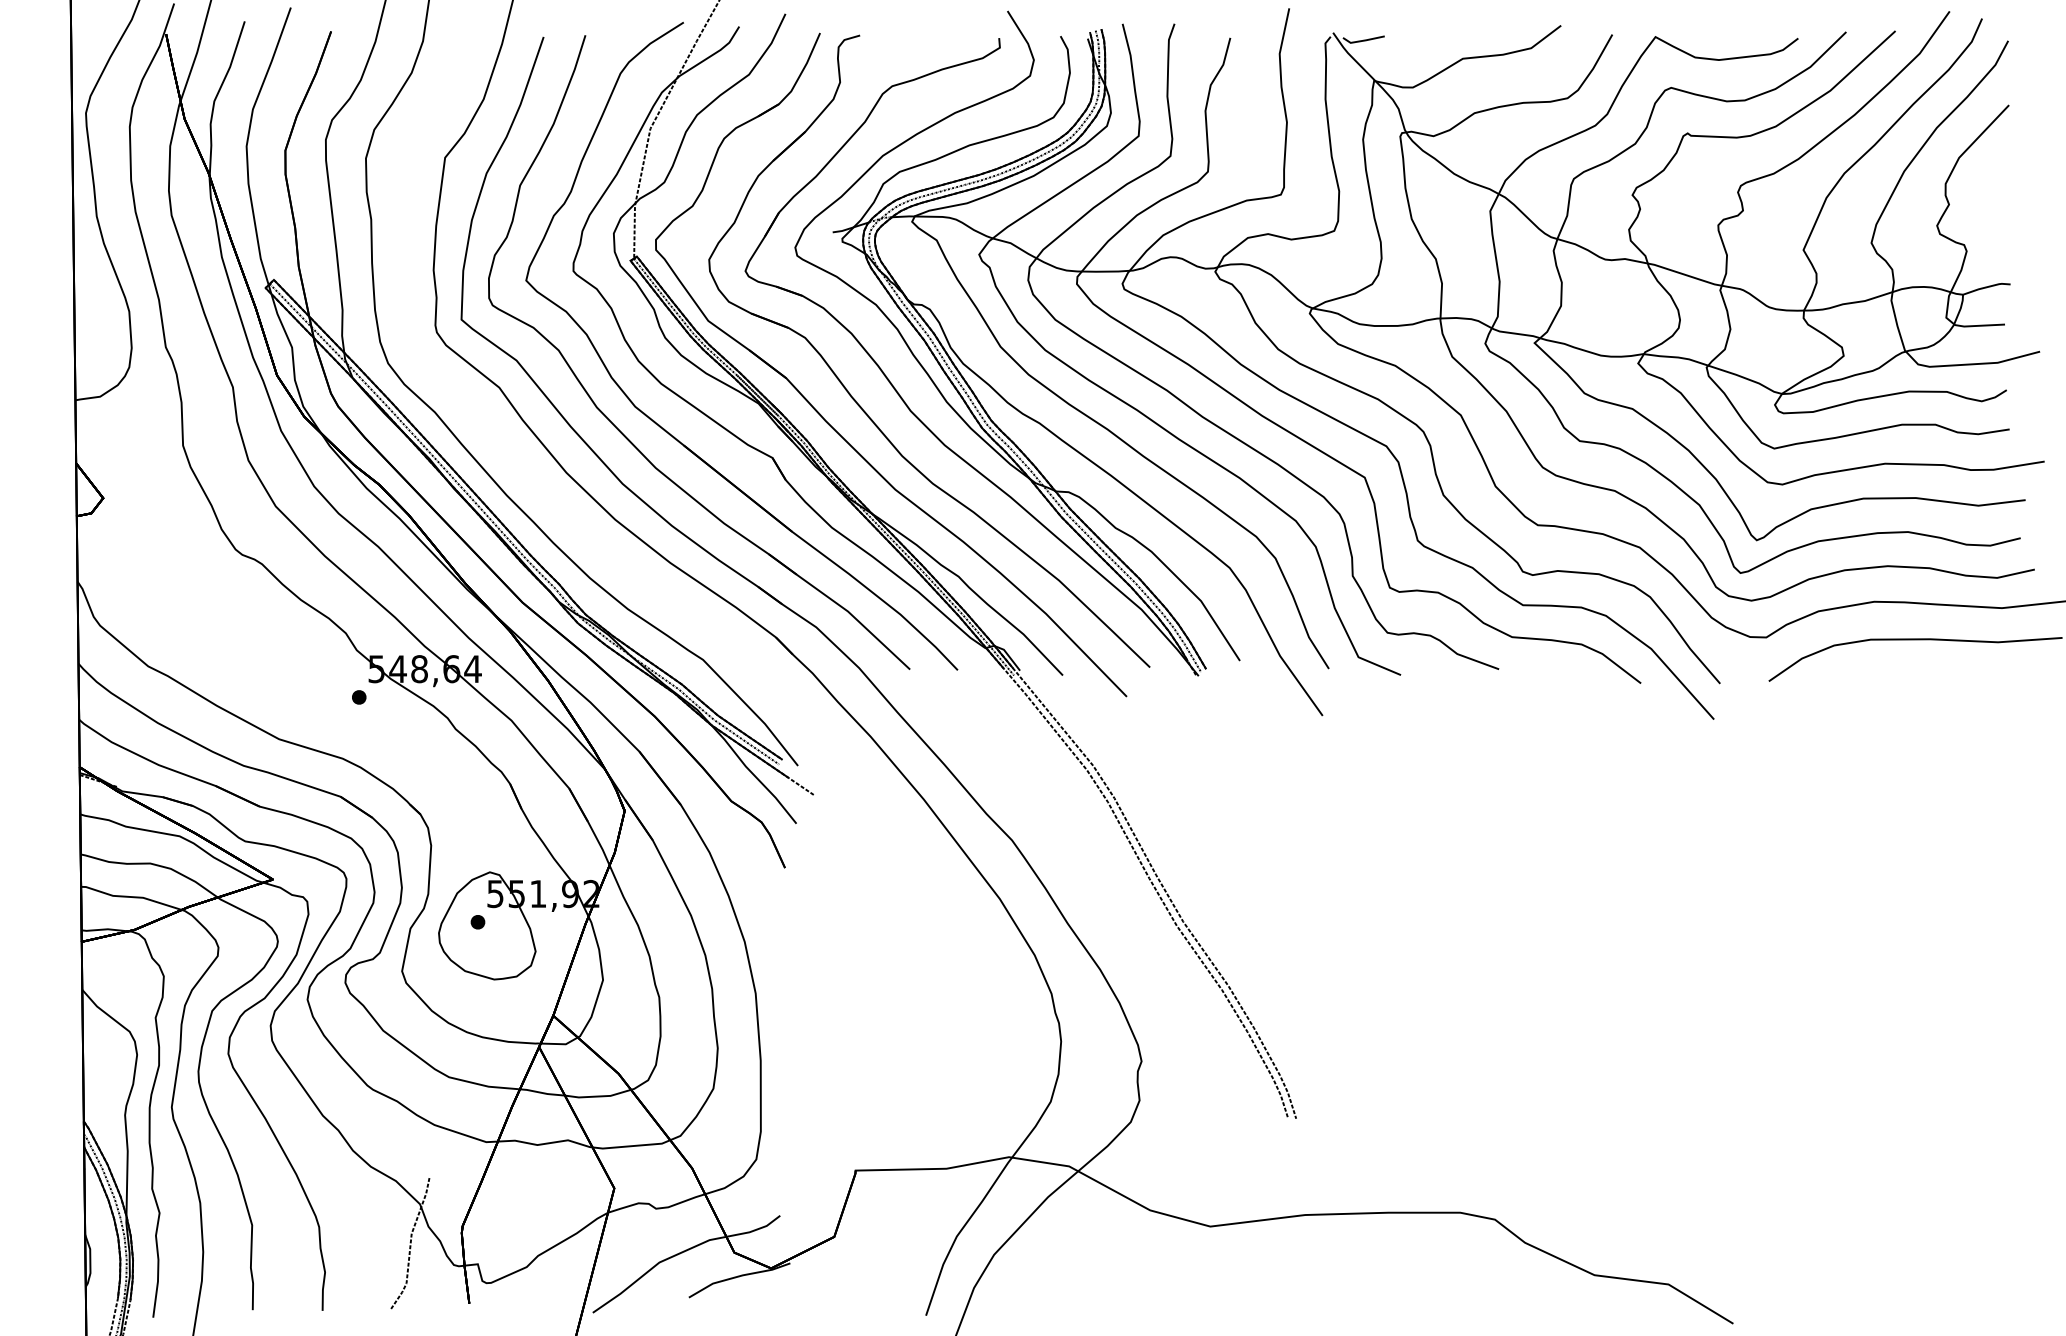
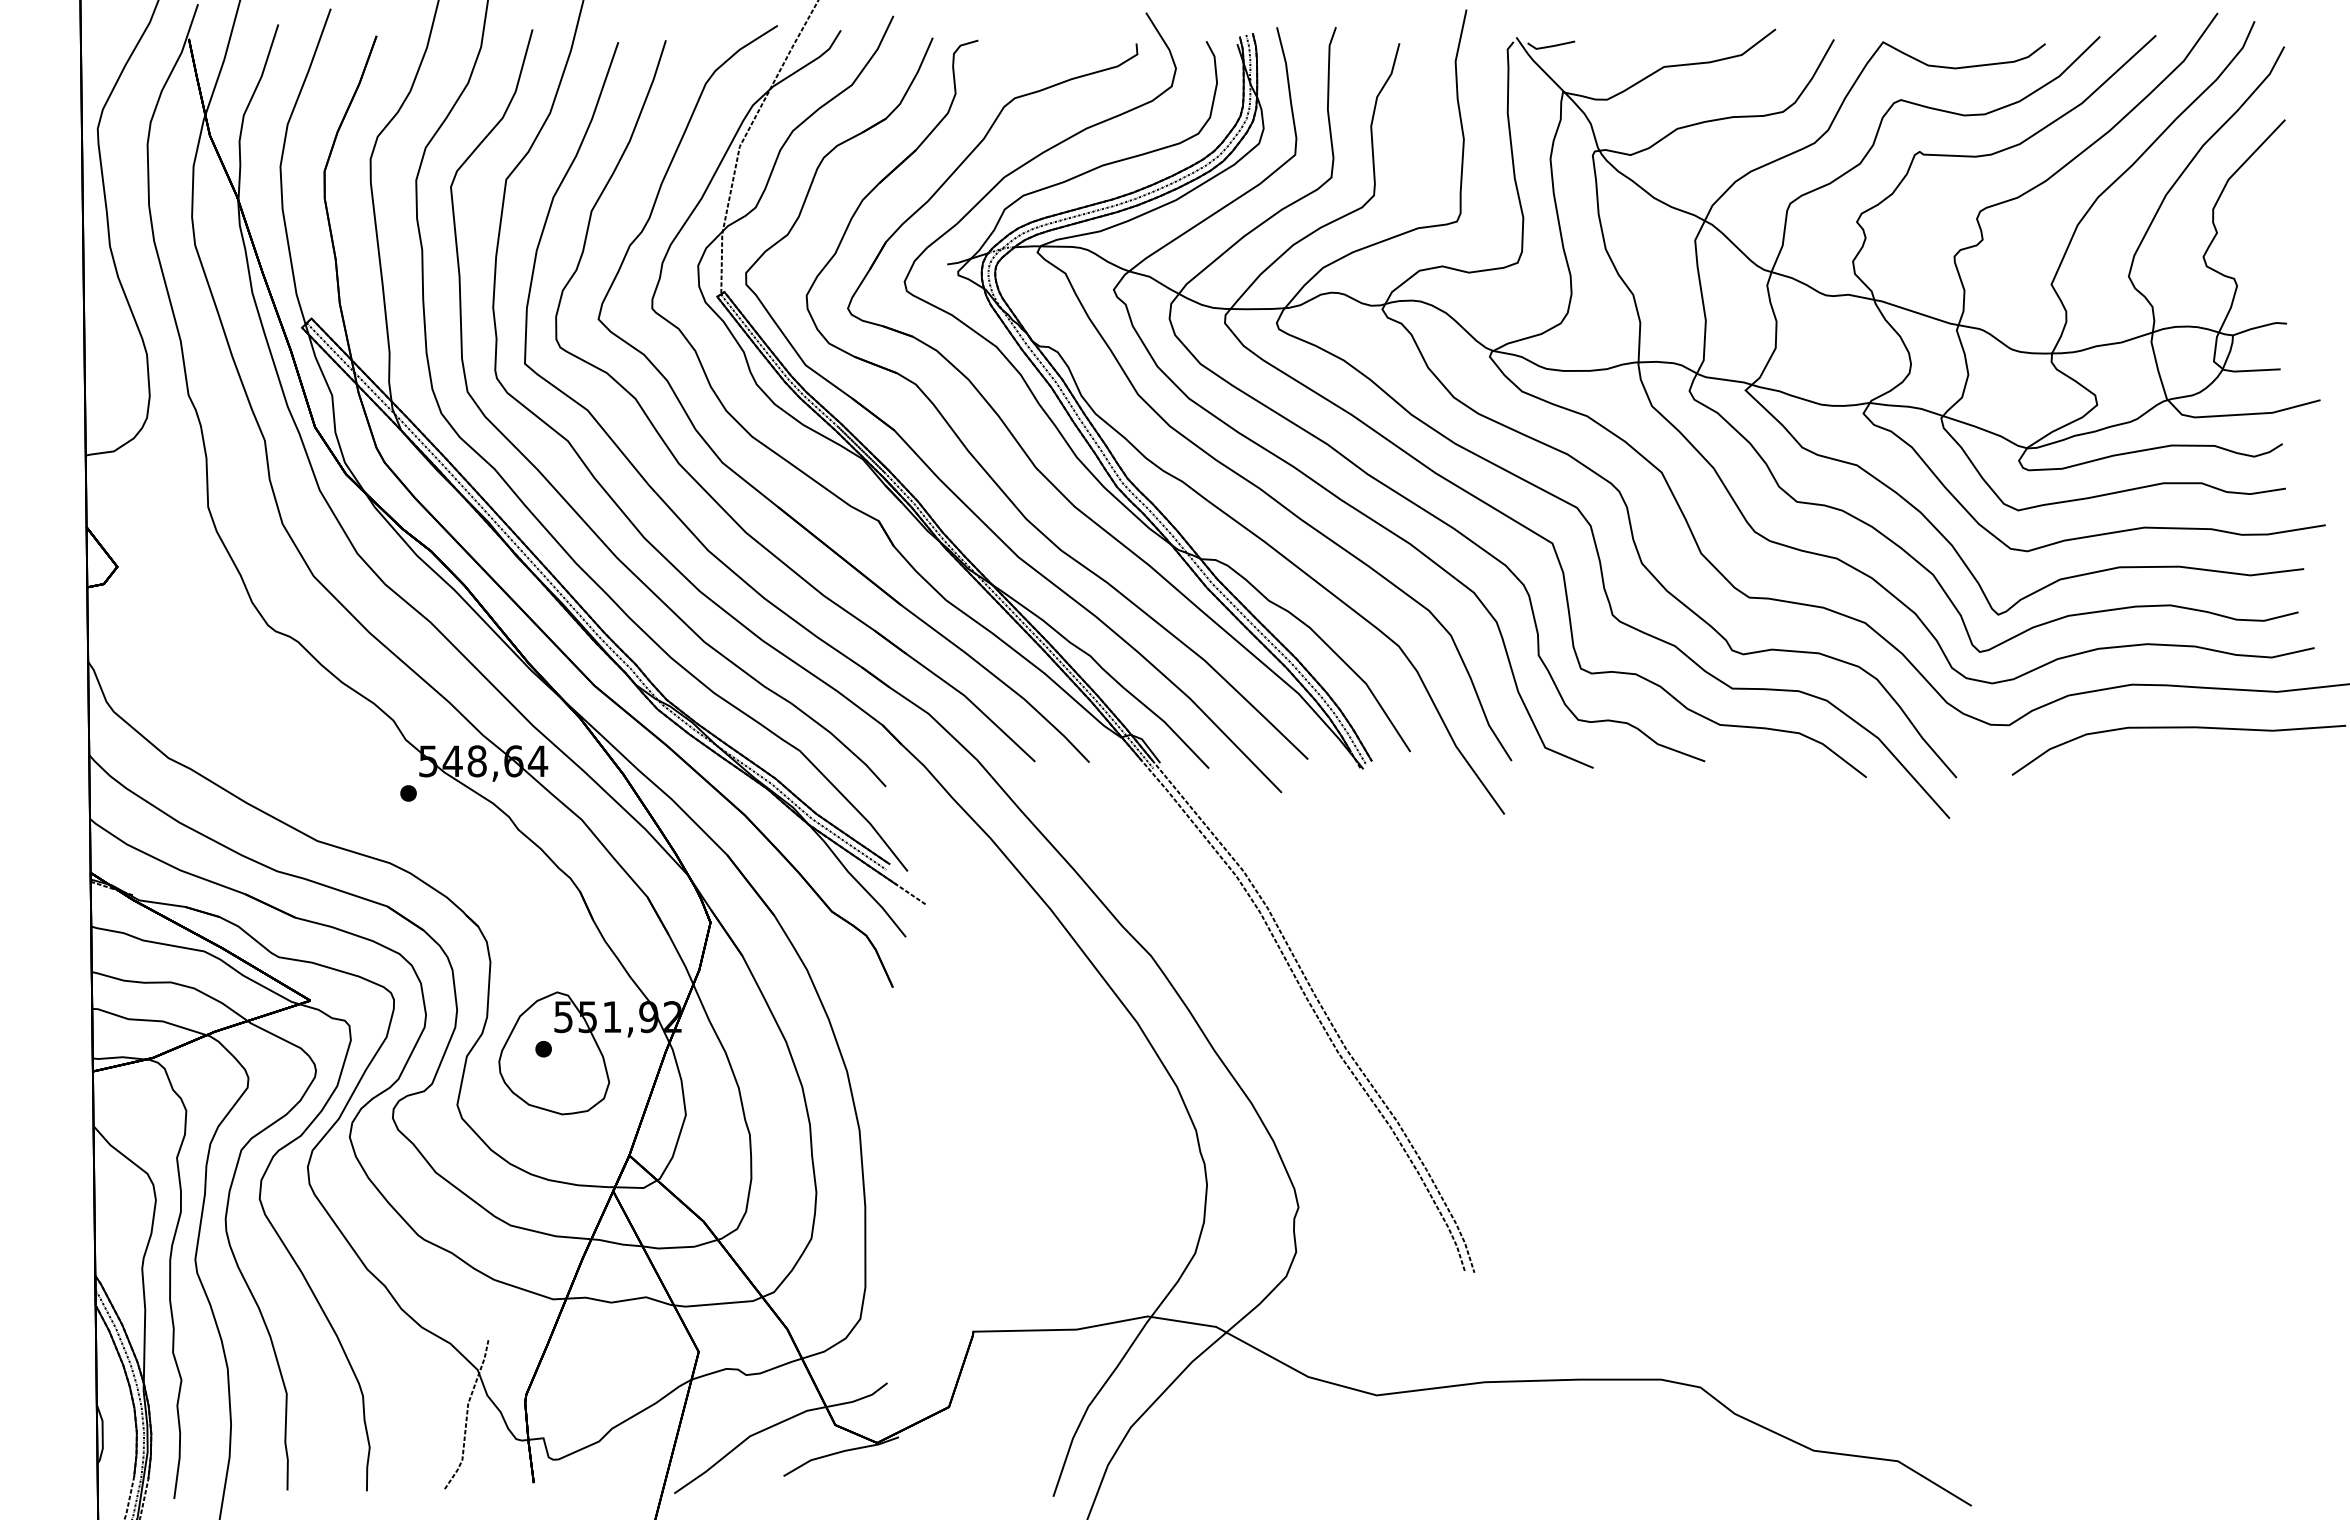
curve: (495, 436) -> (563, 496), added

